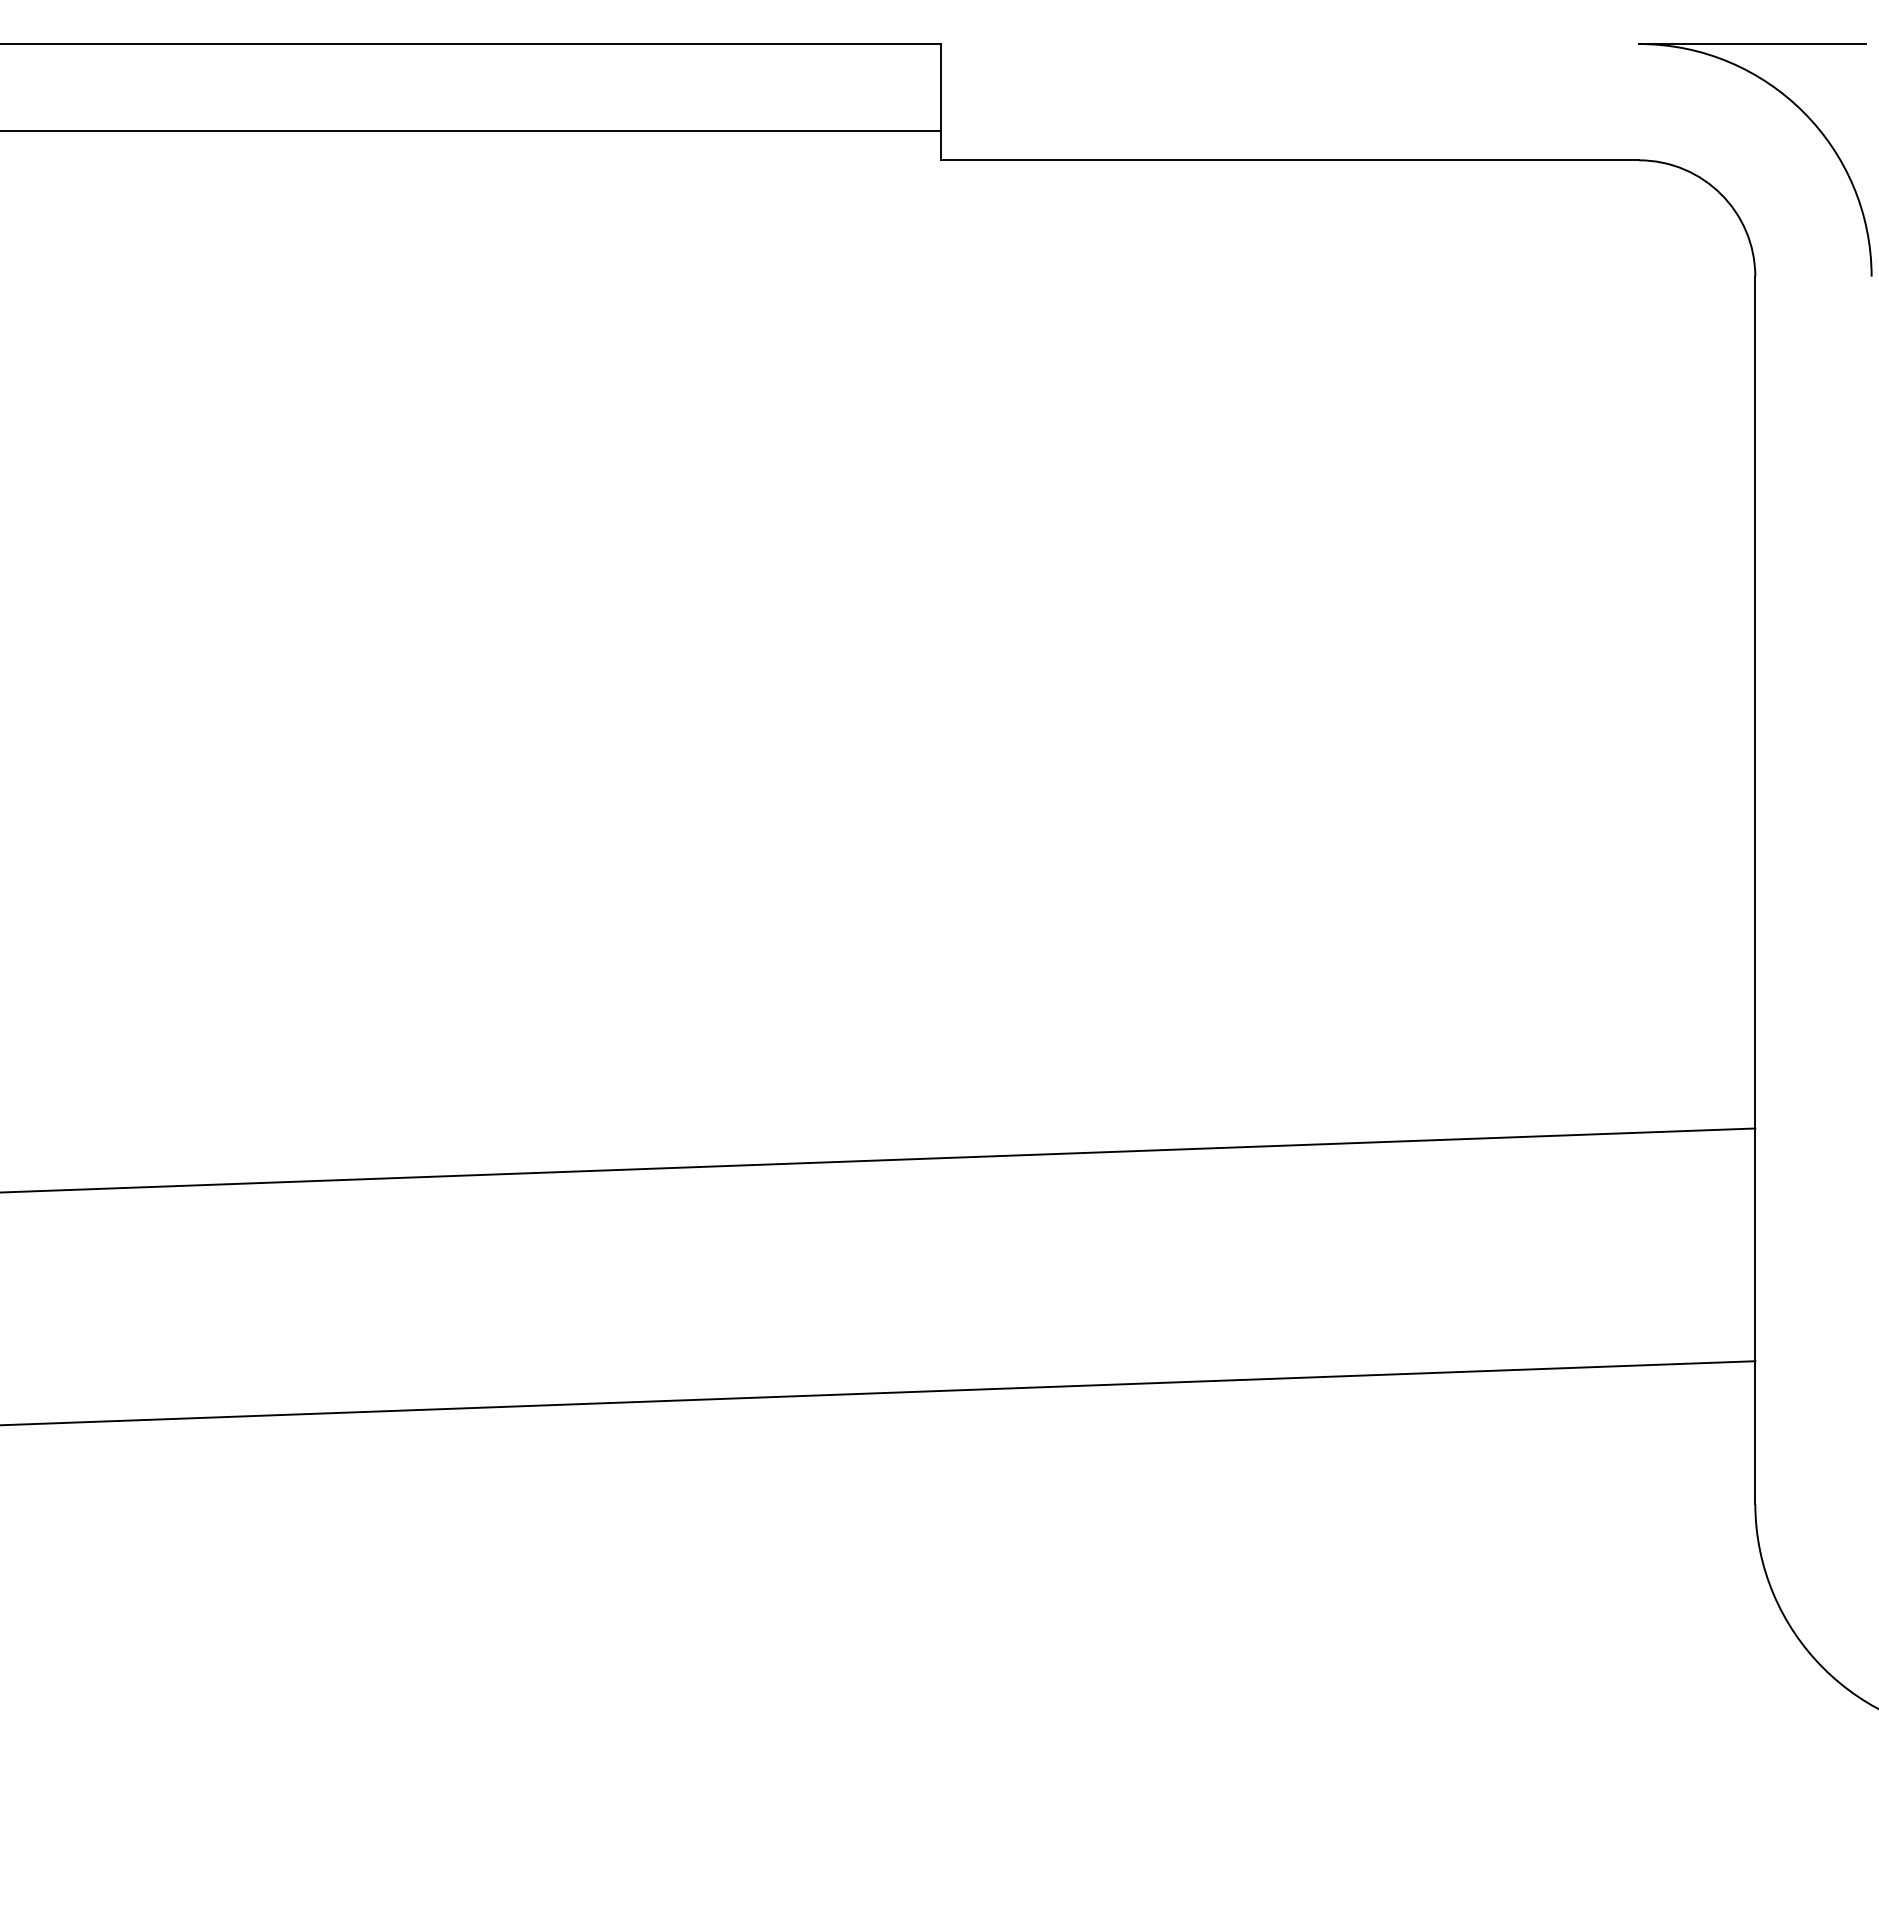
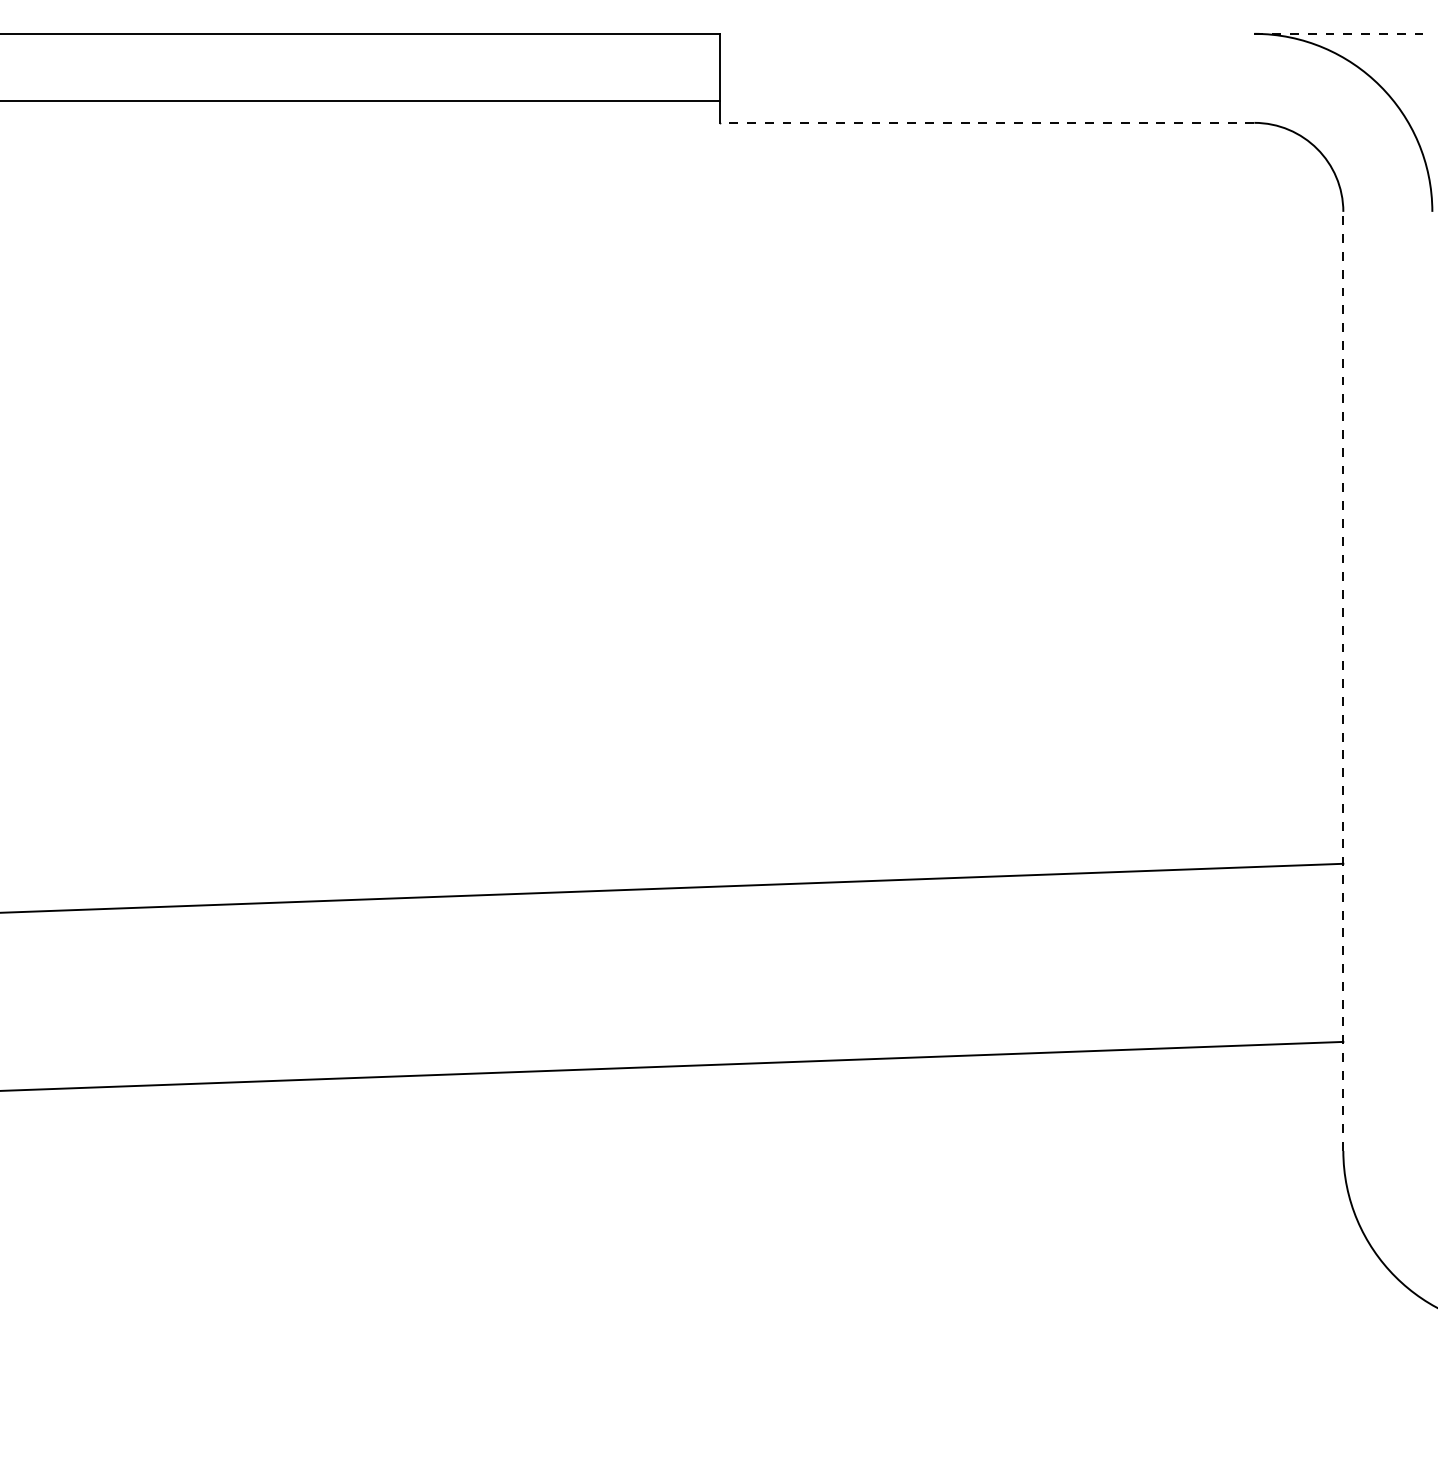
line: (1752, 44) -> (1341, 34), solid -> dashed
line: (1290, 160) -> (987, 122), solid -> dashed
line: (1755, 890) -> (1343, 681), solid -> dashed

